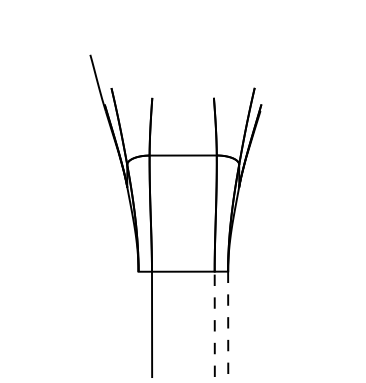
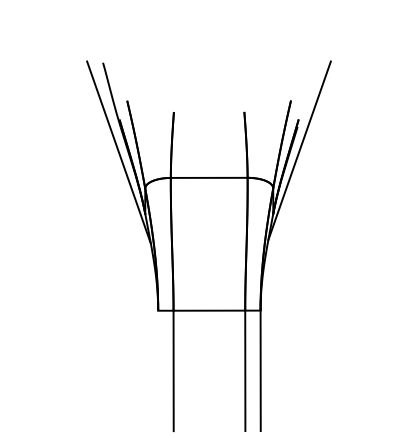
line: (262, 131) -> (299, 150), added
line: (103, 133) -> (118, 152), added
line: (214, 324) -> (245, 370), dashed -> solid
line: (228, 324) -> (260, 371), dashed -> solid

